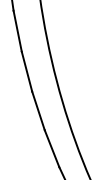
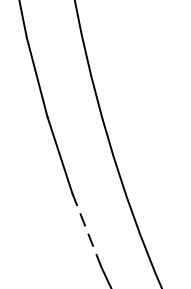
line: (52, 148) -> (87, 230), solid -> dashed

